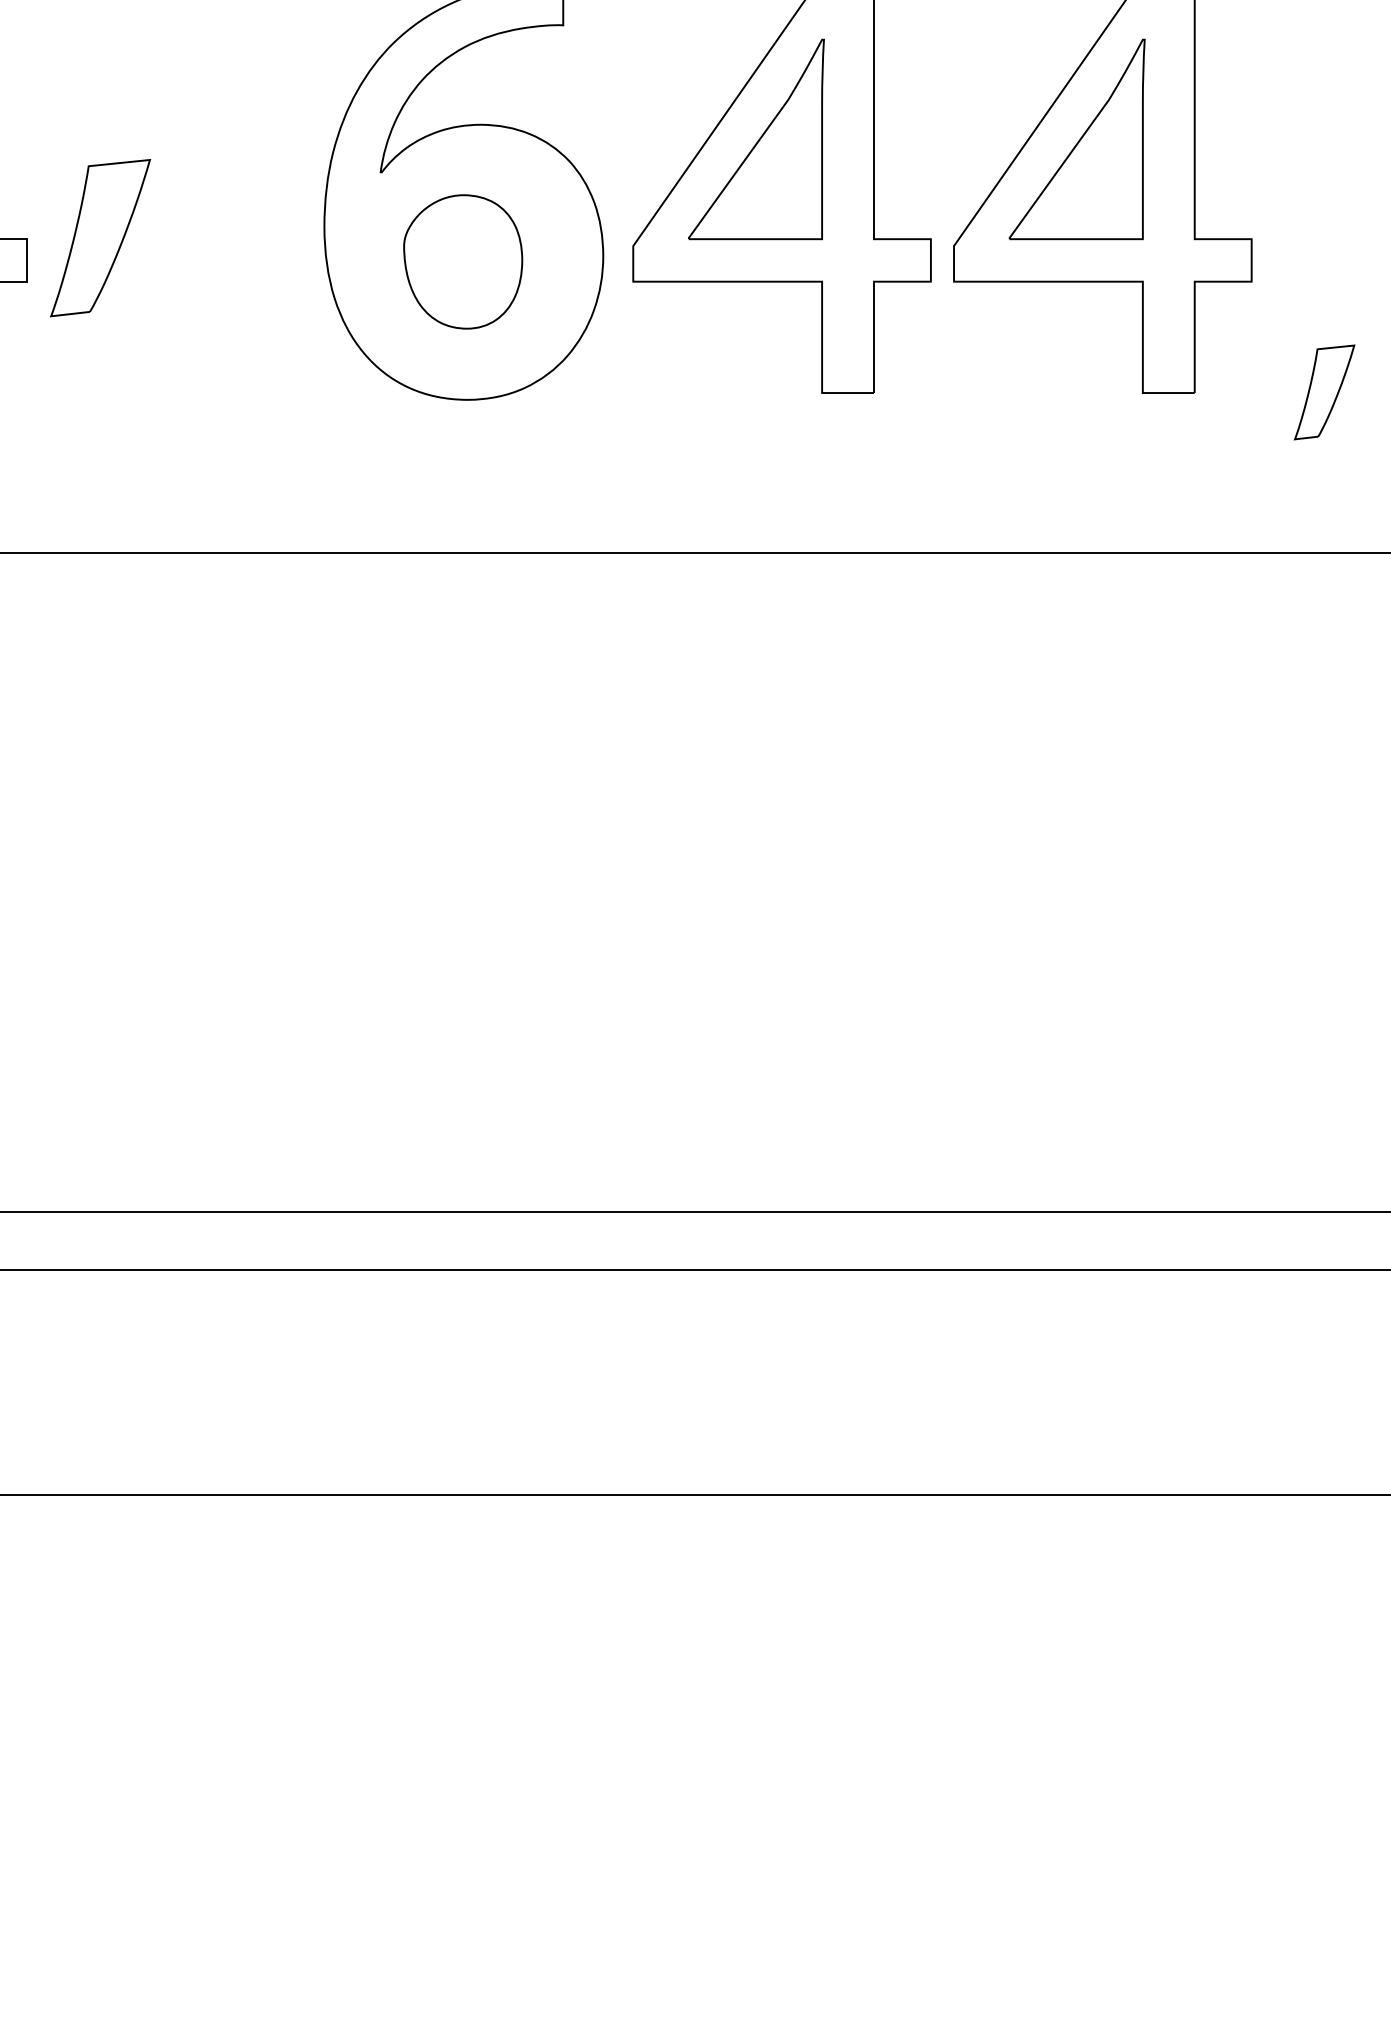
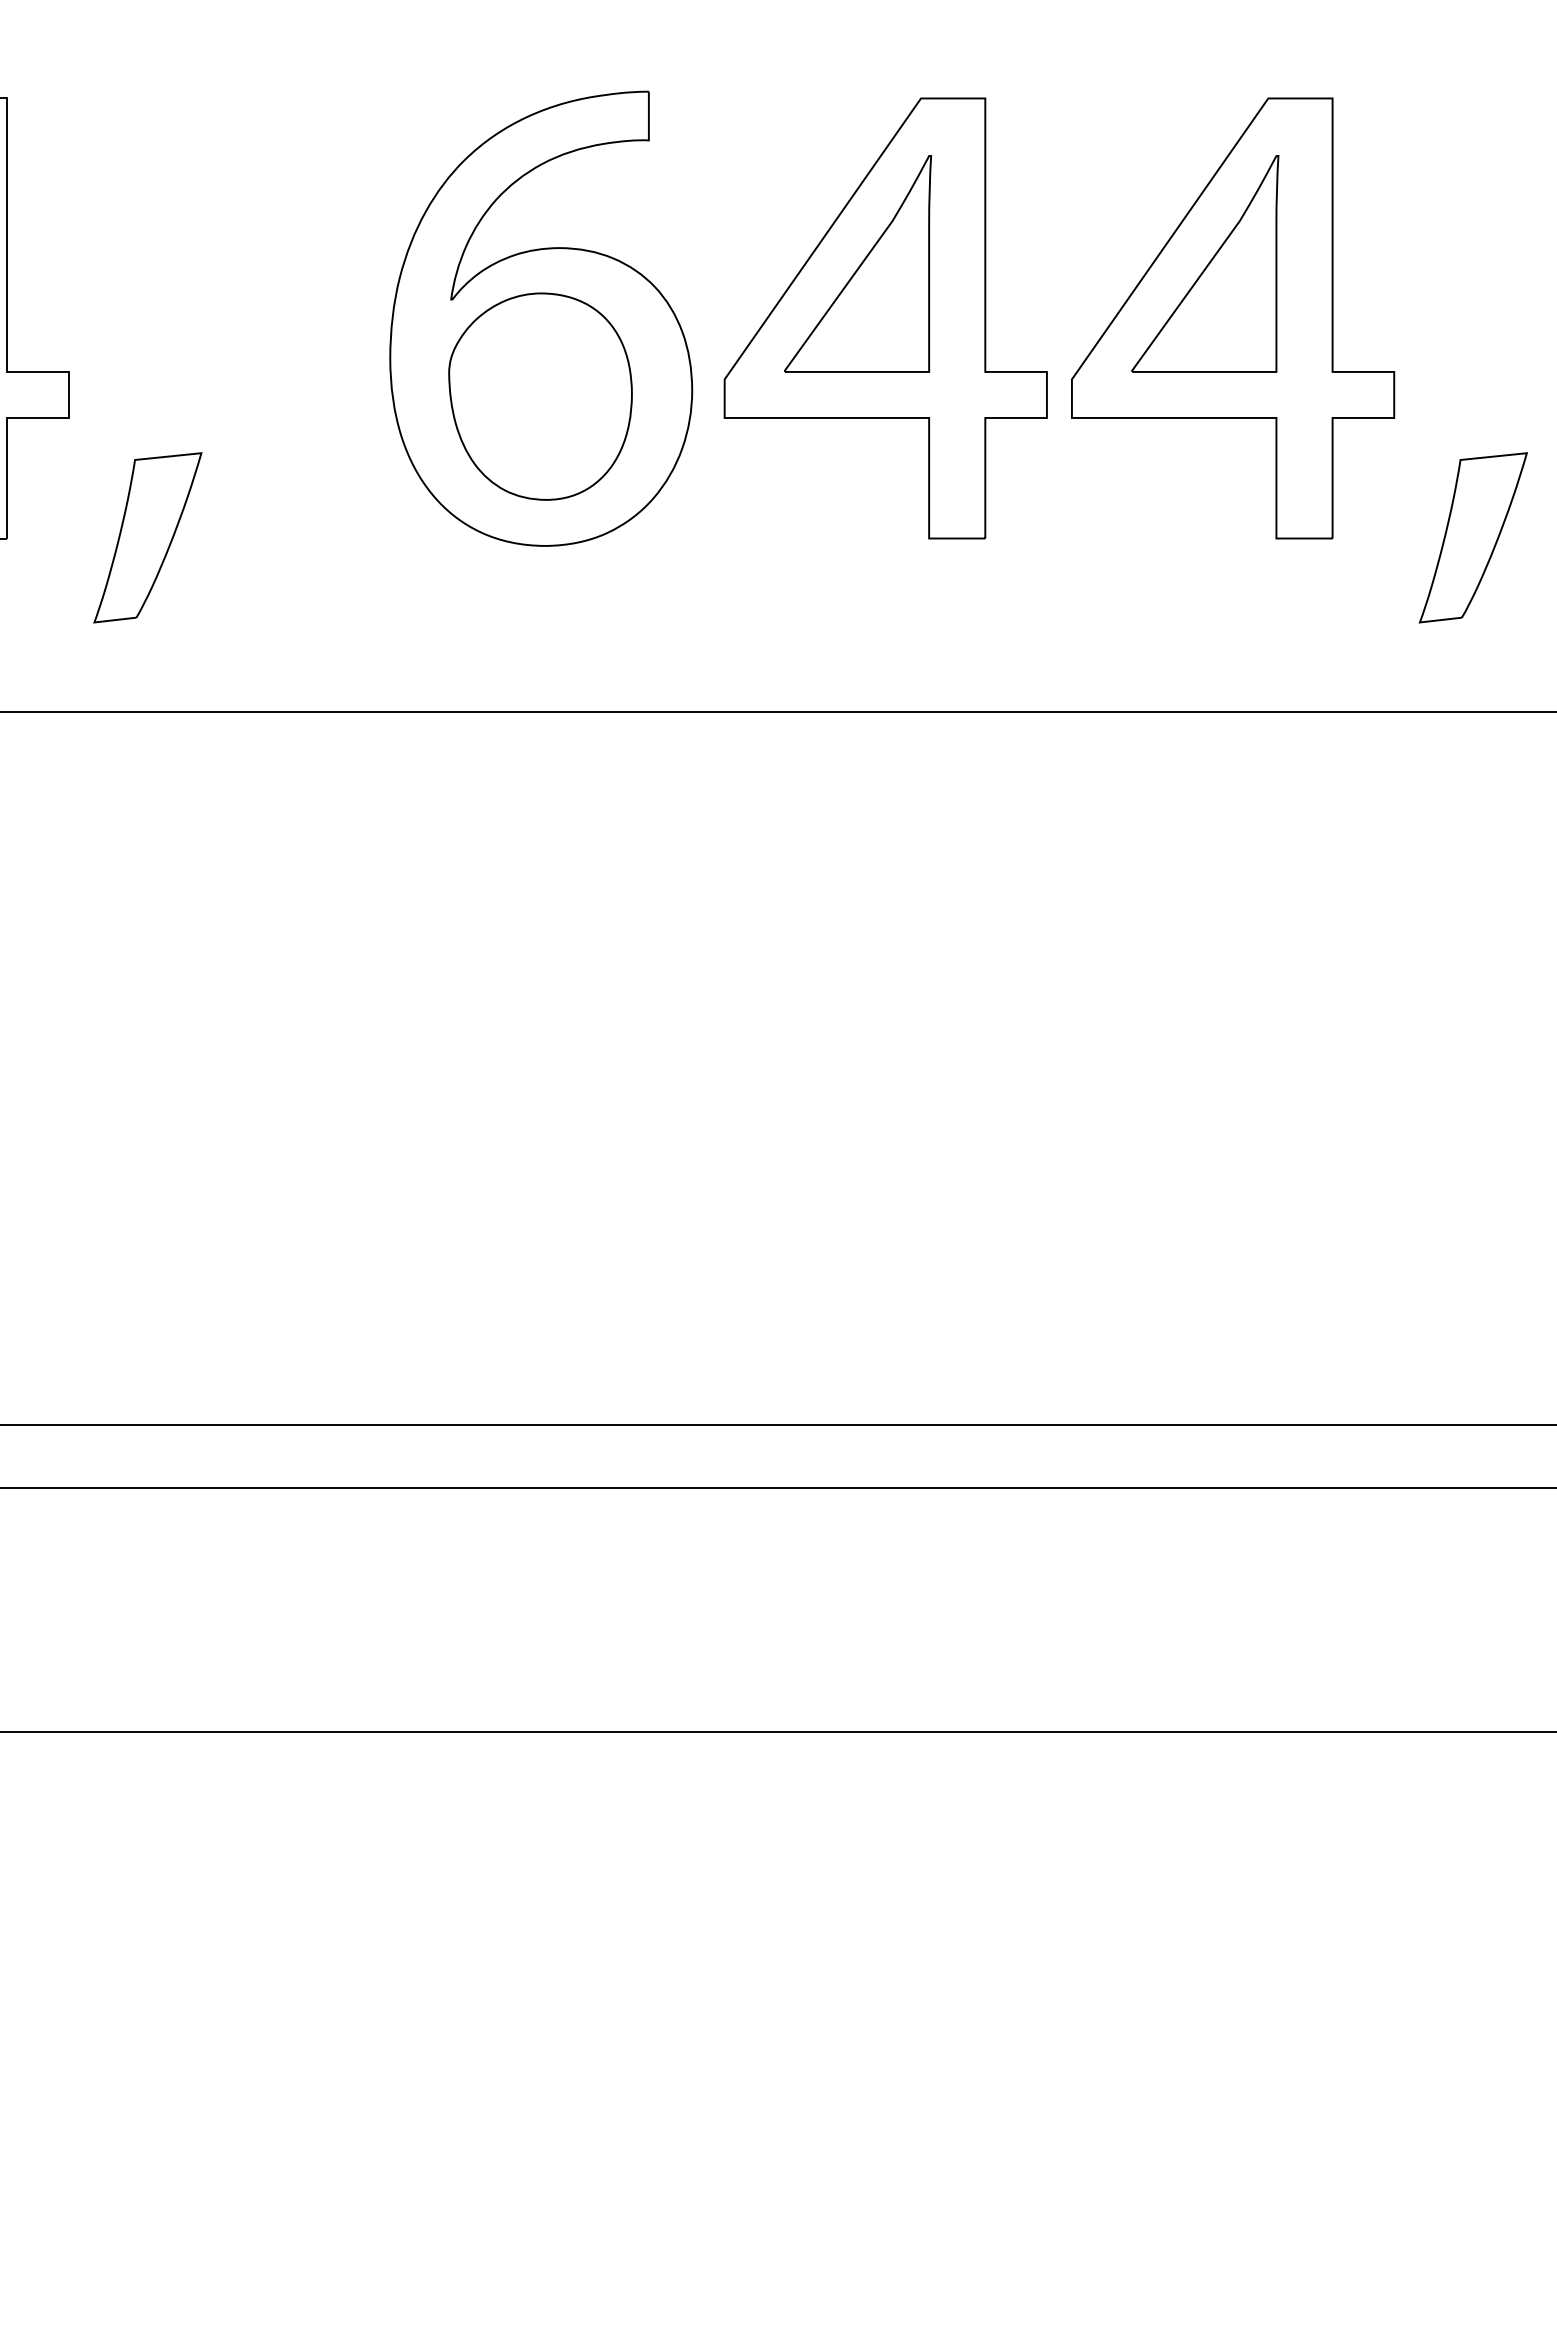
part: (100, 237) -> (147, 537), moved
part: (463, 261) -> (540, 396), size x1.43
part: (1323, 392) -> (1472, 537), size x1.67

